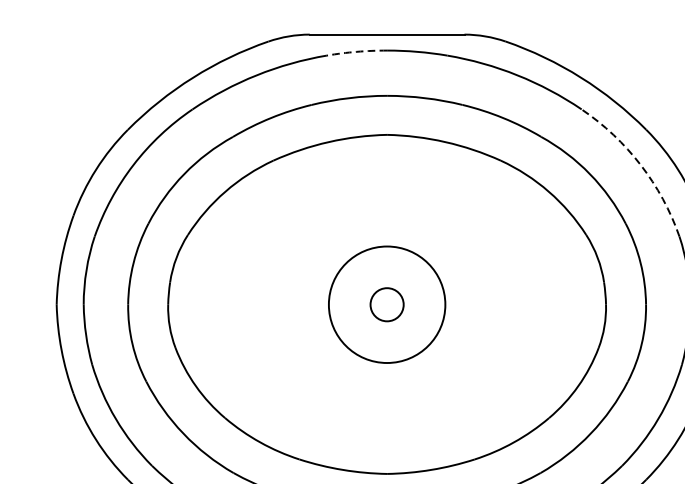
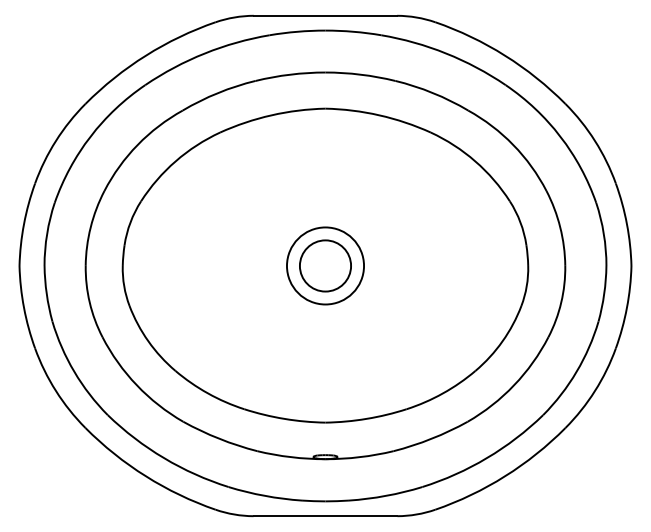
arc: (356, 51) -> (297, 31), dashed -> solid
arc: (640, 164) -> (560, 136), dashed -> solid
circle: (387, 304) -> (325, 265), size x0.71
circle: (387, 304) -> (325, 265), size x1.67

